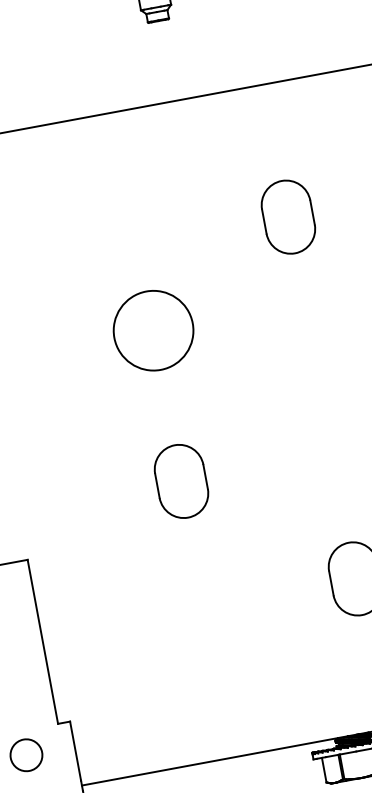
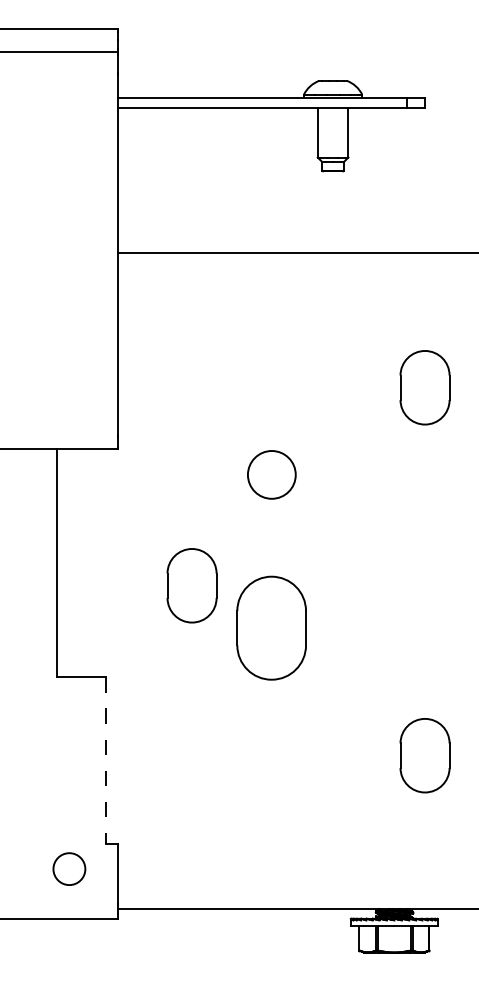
circle: (153, 330) -> (271, 474), size x0.6
part: (94, 454) -> (191, 585), added
part: (181, 480) -> (271, 627), size x1.4
line: (43, 642) -> (106, 761), solid -> dashed

